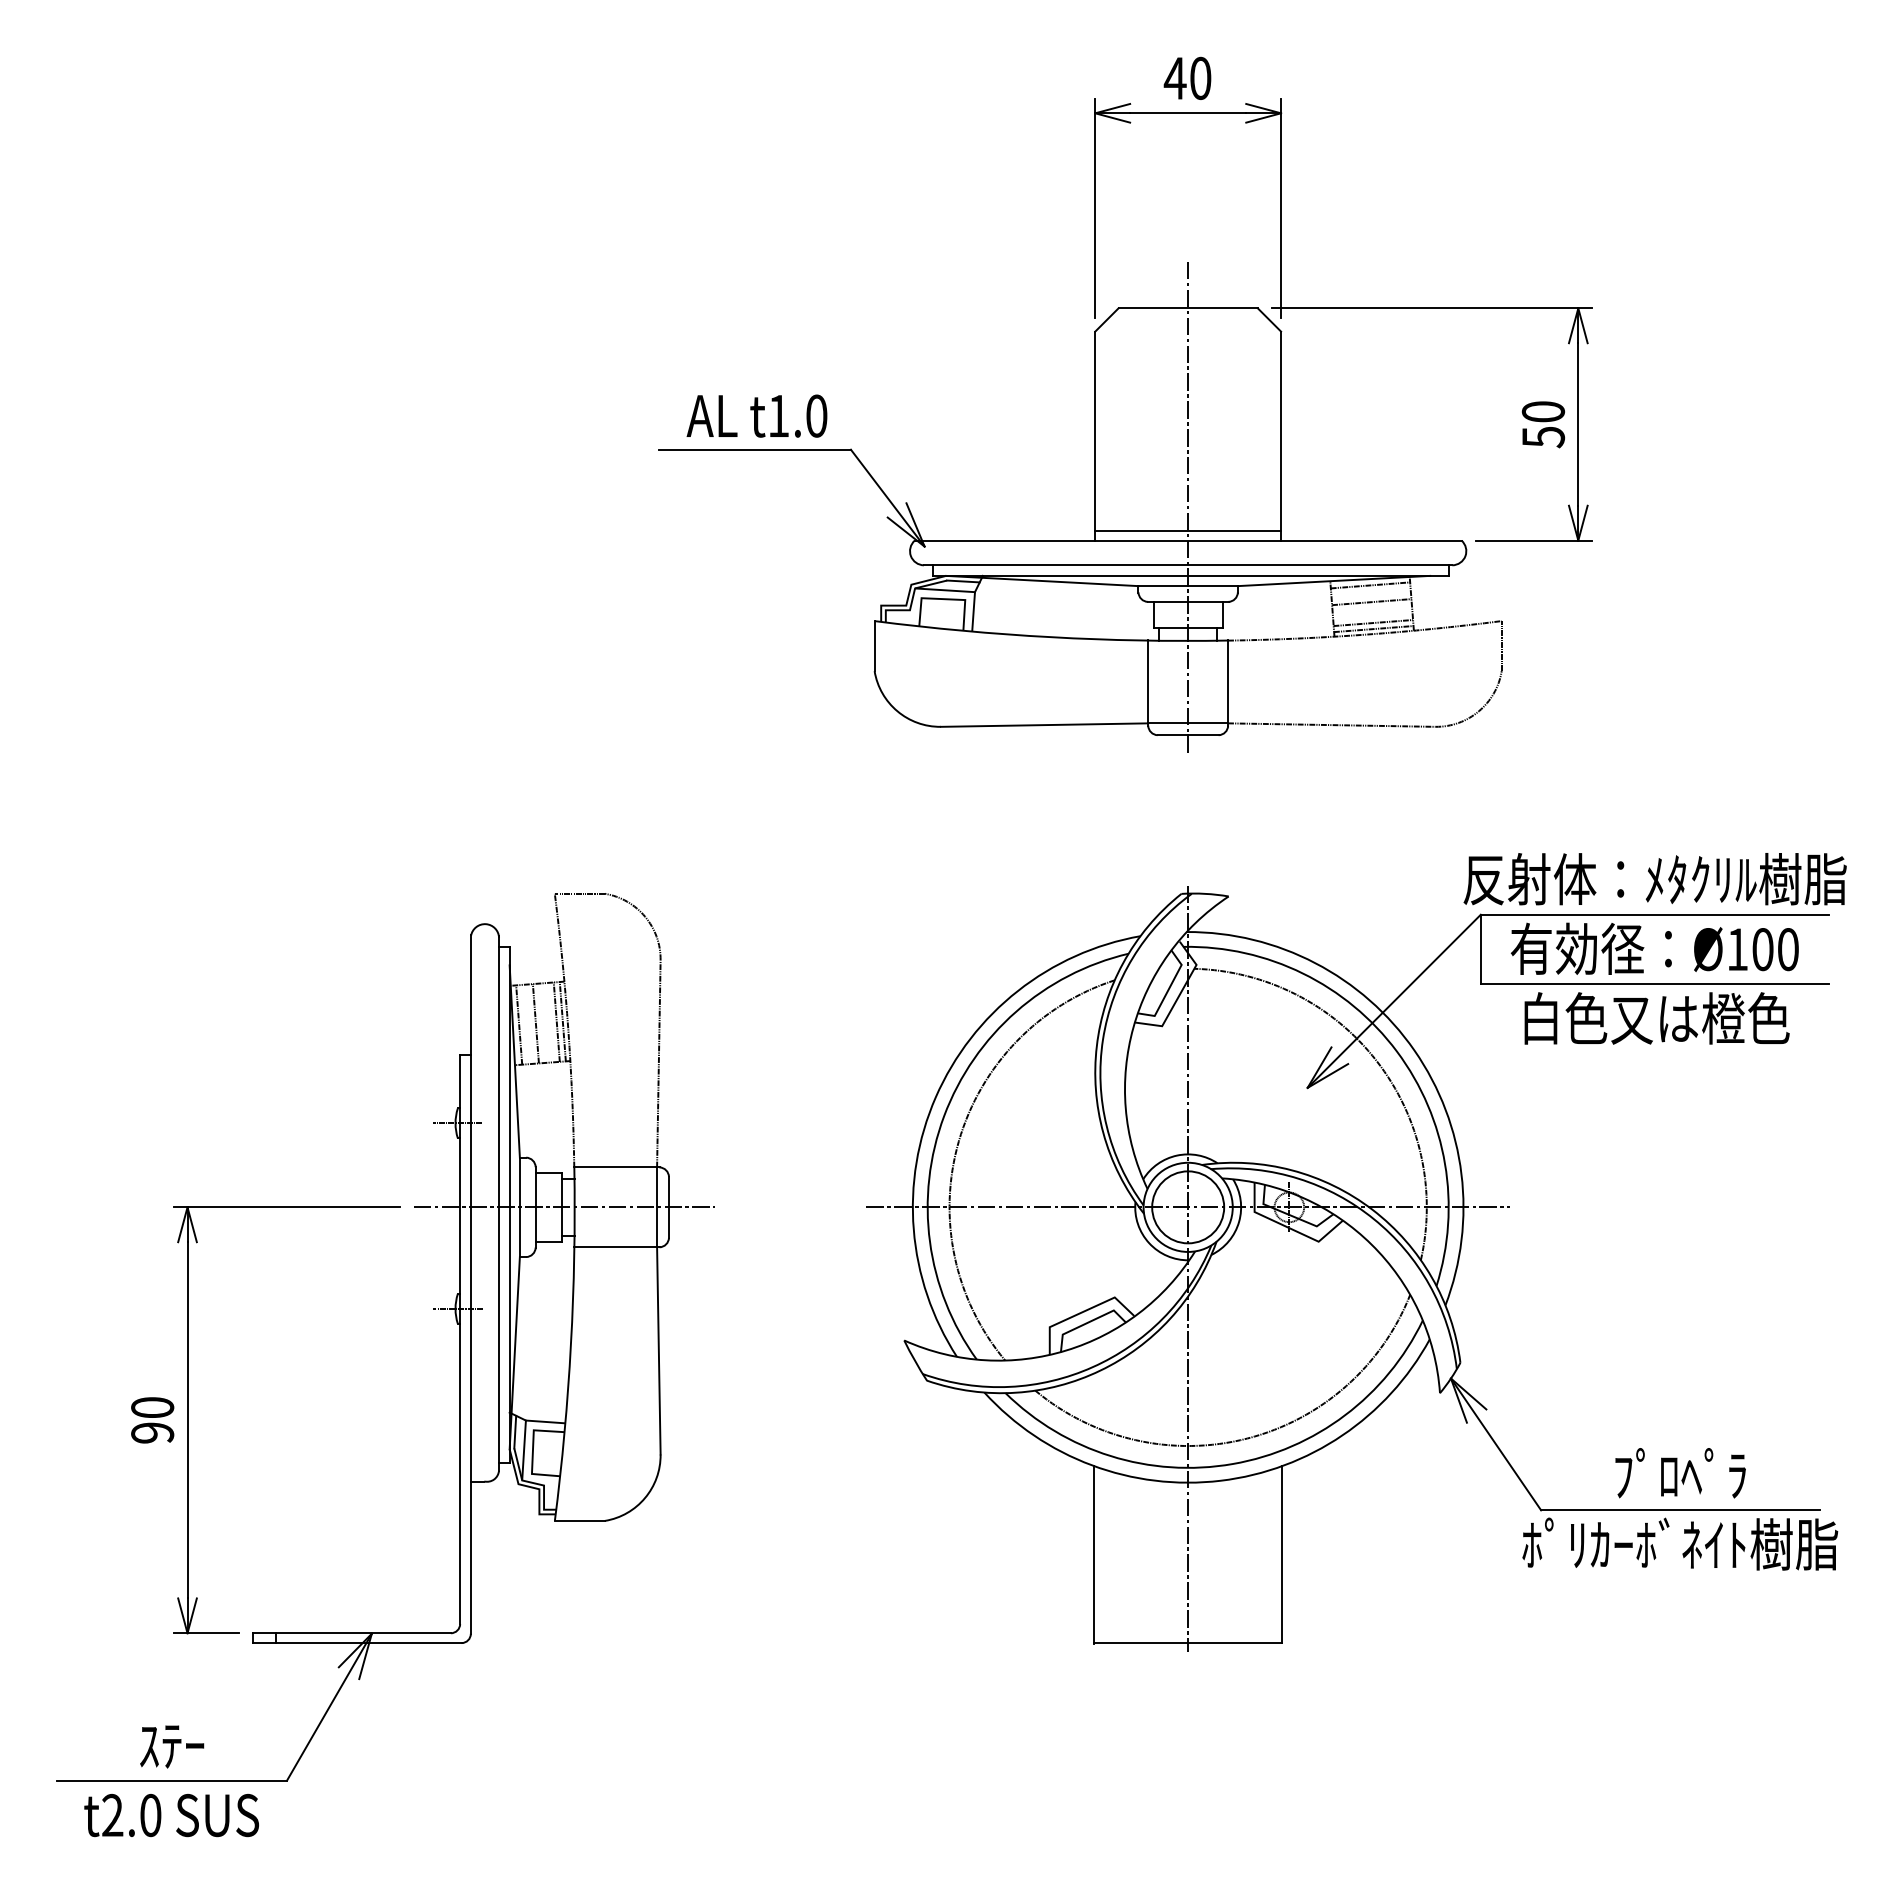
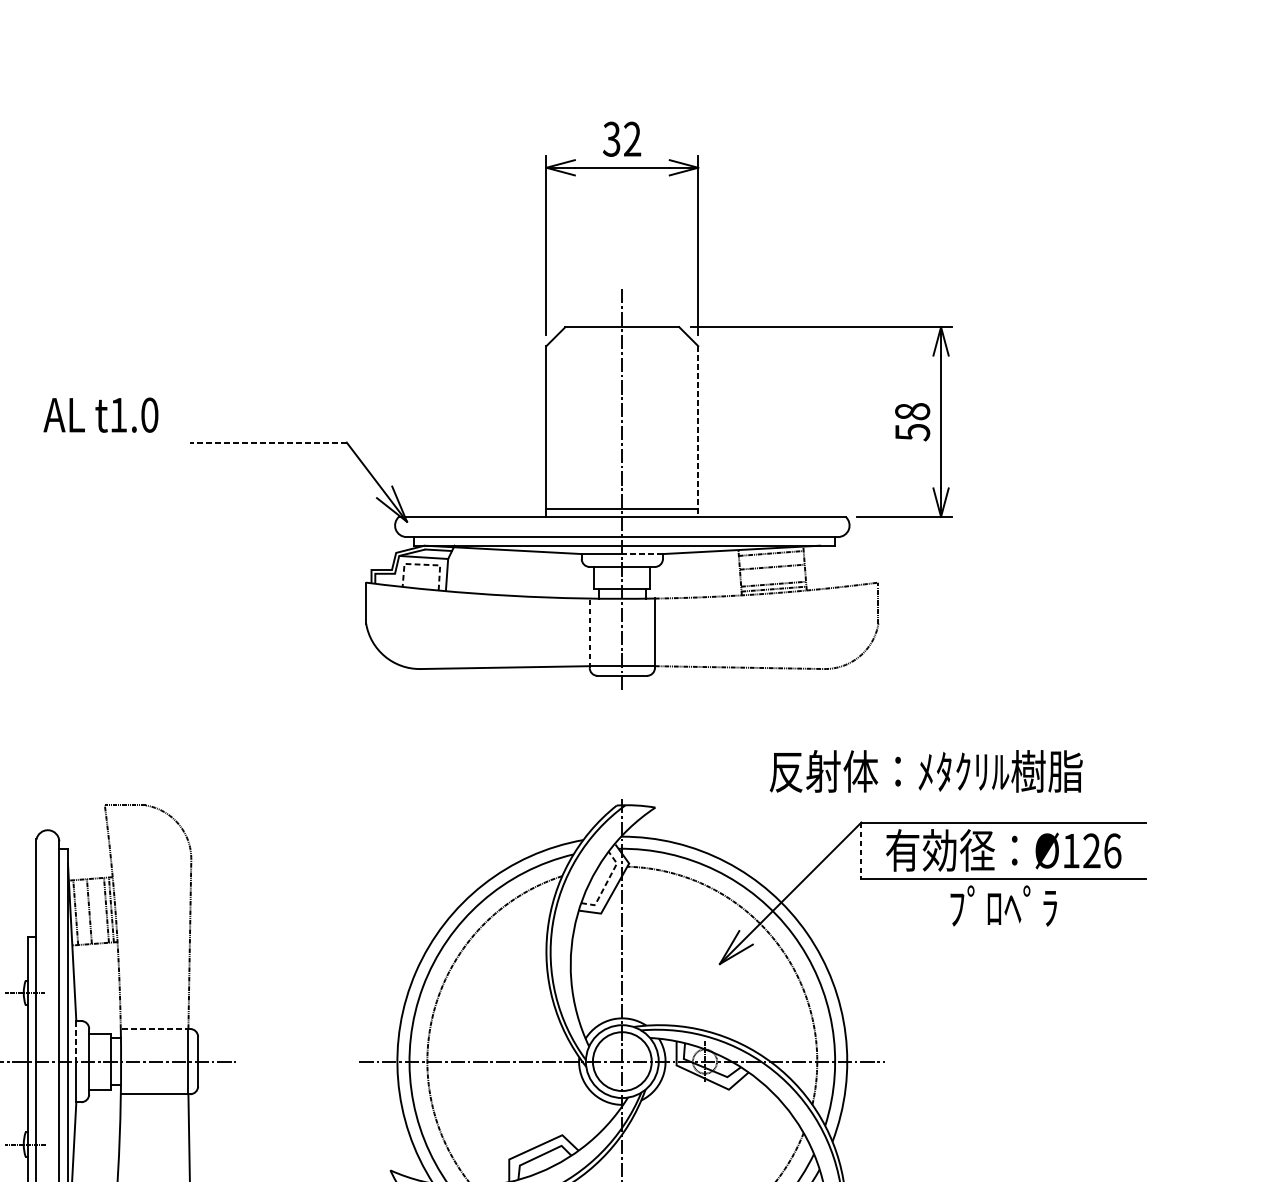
text: (1187, 78) -> (621, 139), 40 -> 32
text: (1542, 411) -> (911, 411), 50 -> 58
text: (756, 415) -> (100, 414), moved
line: (1281, 436) -> (698, 431), solid -> dashed
line: (754, 449) -> (268, 442), solid -> dashed
line: (1213, 586) -> (643, 554), solid -> dashed
line: (944, 599) -> (423, 564), solid -> dashed
line: (1148, 683) -> (589, 633), solid -> dashed
text: (1654, 879) -> (925, 771), moved
line: (1480, 949) -> (861, 850), solid -> dashed
text: (1775, 949) -> (1102, 850), Ø100 -> Ø126
line: (1168, 990) -> (606, 884), solid -> dashed
text: (1656, 1017) -> (1004, 906), 白色又は橙色 -> ﾌﾟﾛﾍﾟﾗ
line: (617, 1167) -> (156, 1029), solid -> dashed
line: (519, 1182) -> (76, 1041), solid -> dashed

